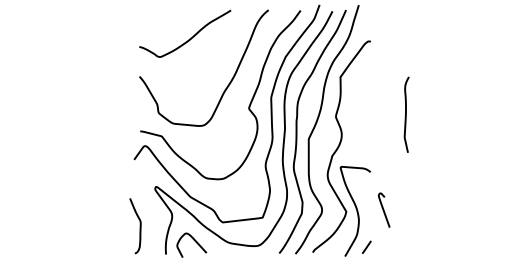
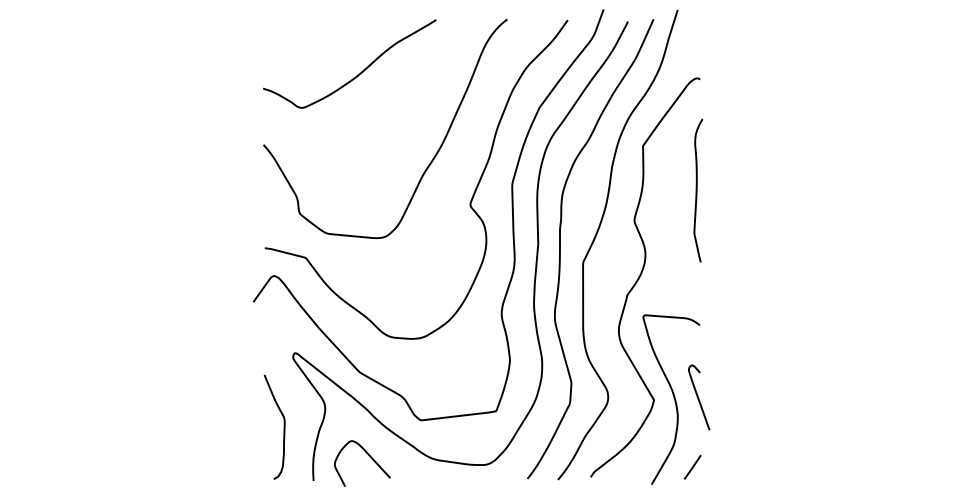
curve: (406, 114) -> (697, 190), moved
curve: (384, 209) -> (699, 395), moved
curve: (139, 226) -> (282, 427), moved

